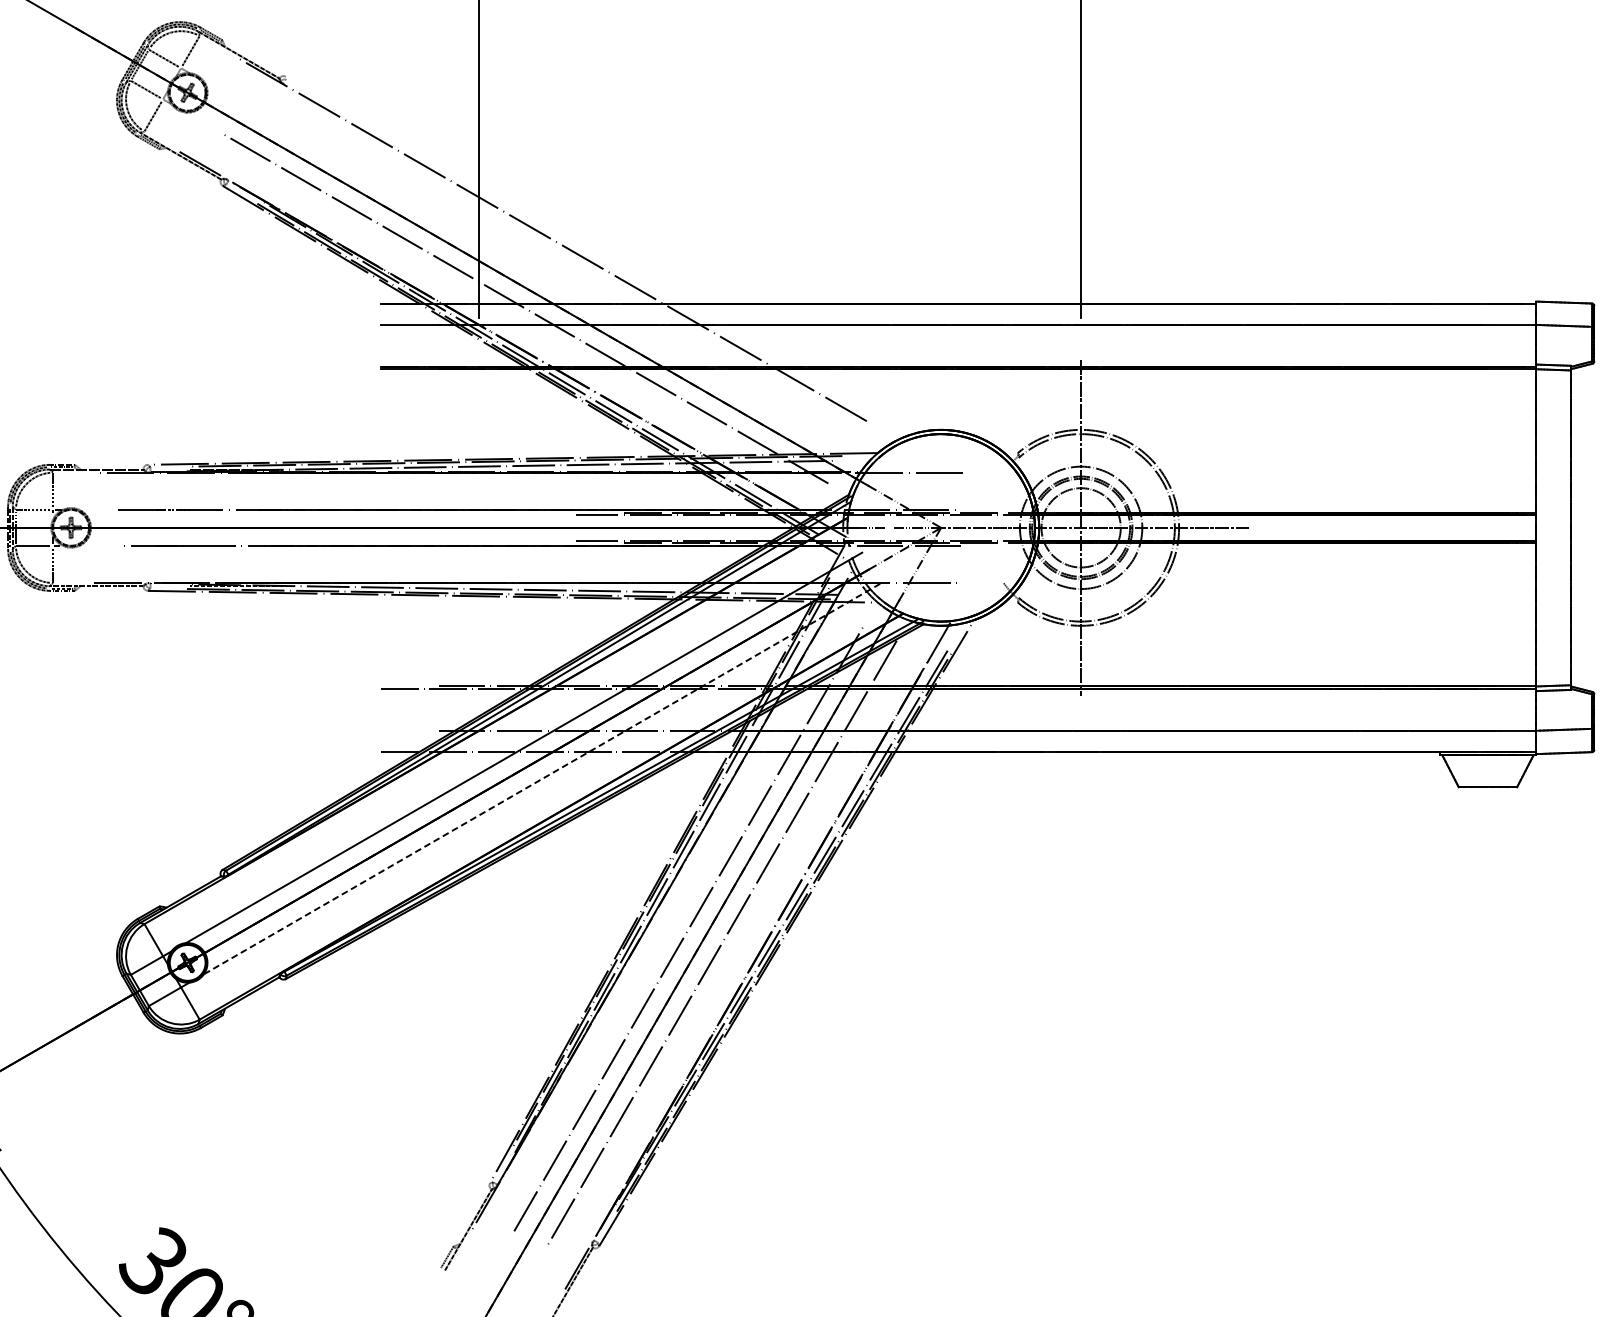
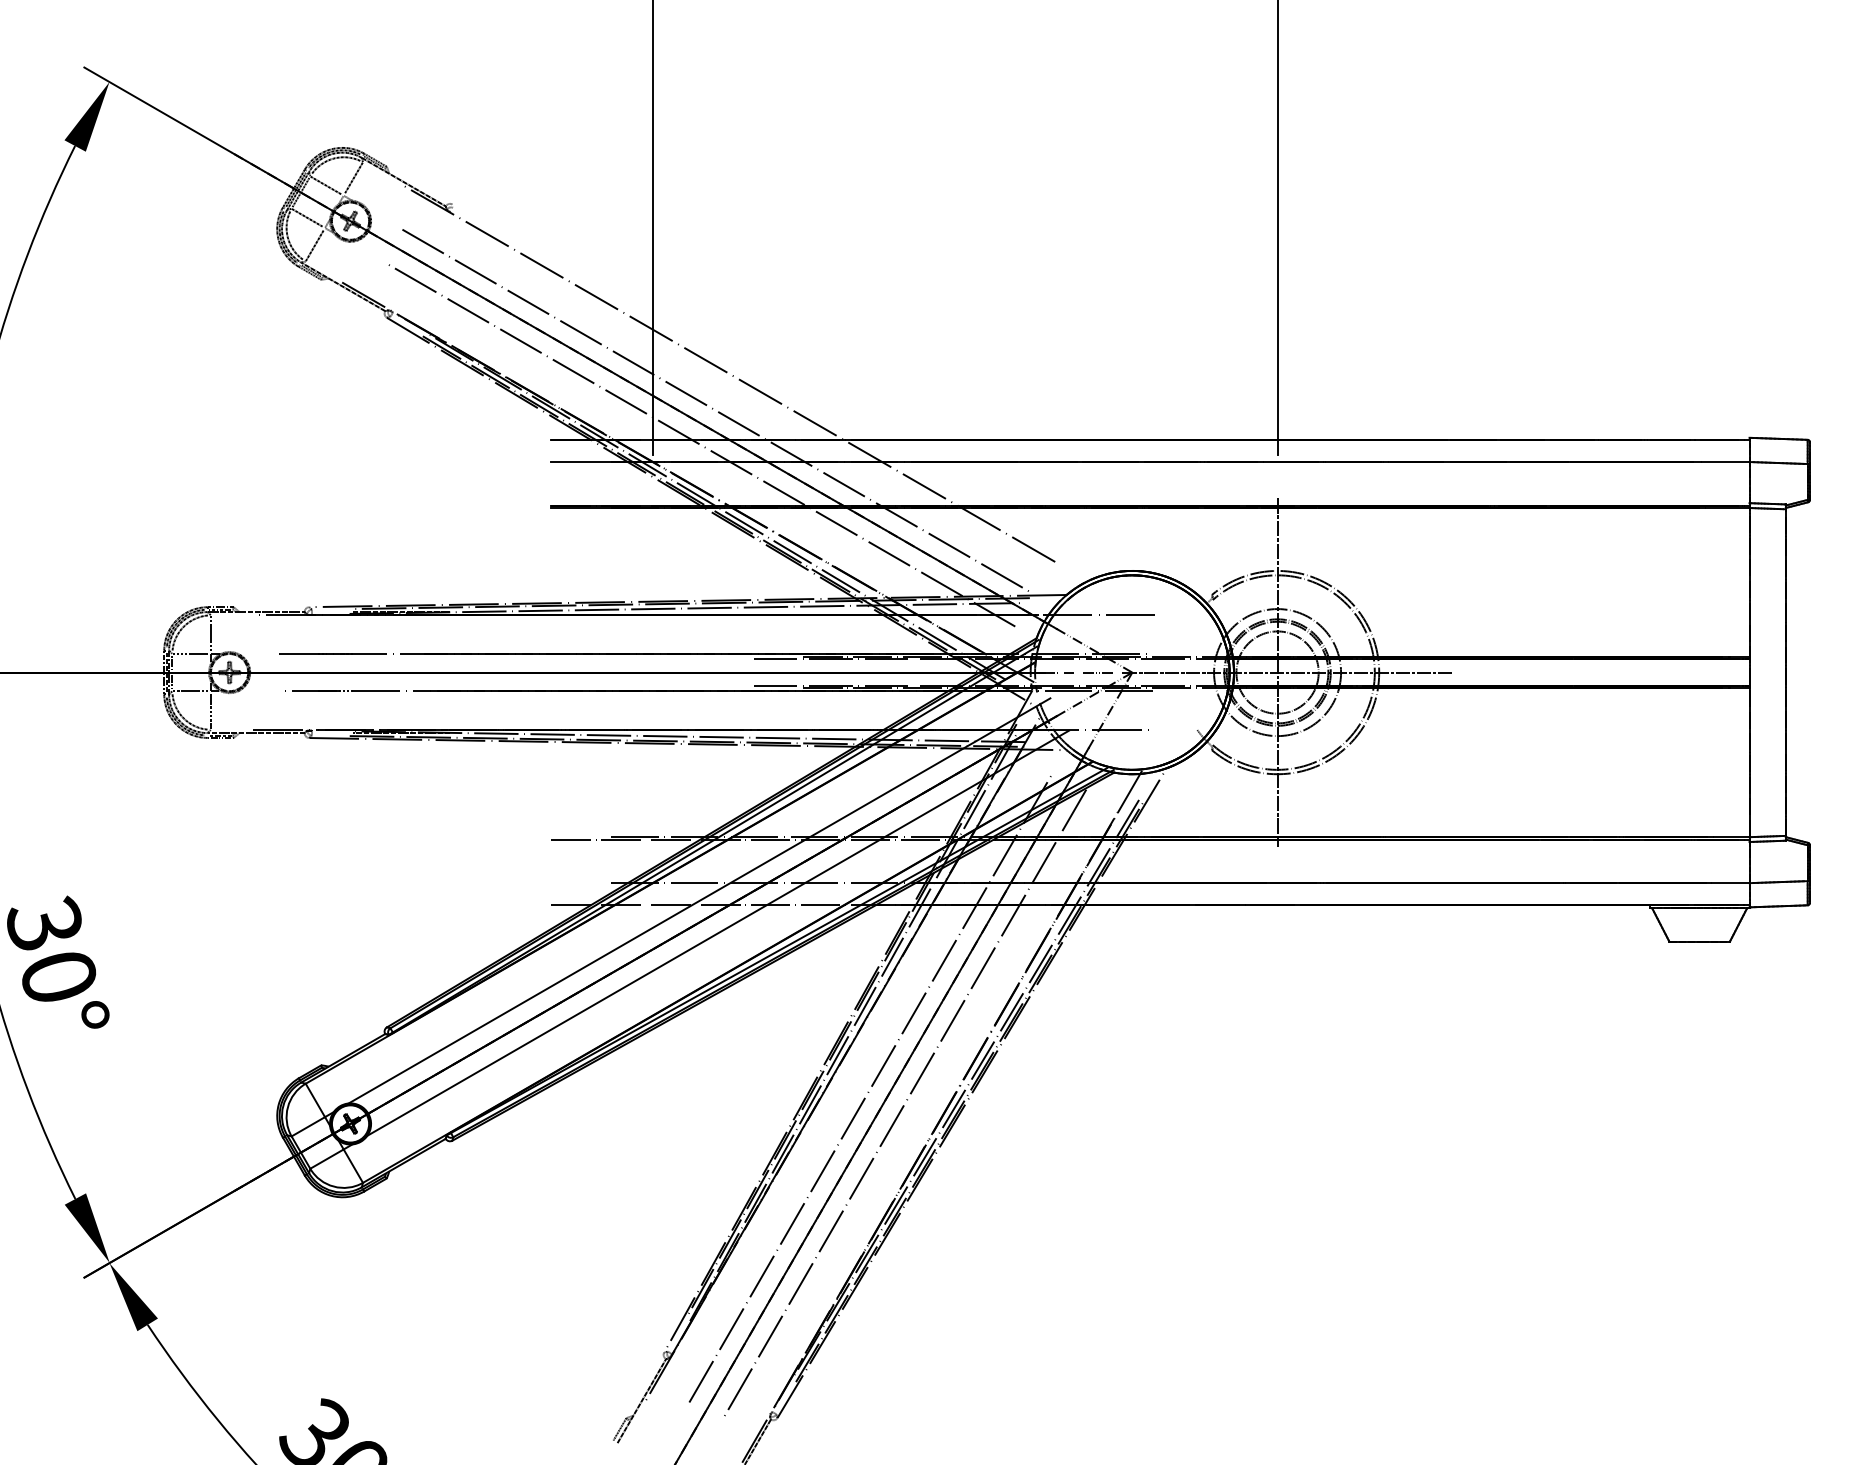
line: (541, 276) -> (717, 411), added
line: (541, 779) -> (717, 933), dashed -> solid

